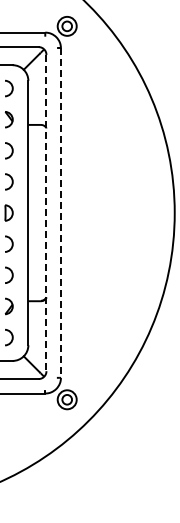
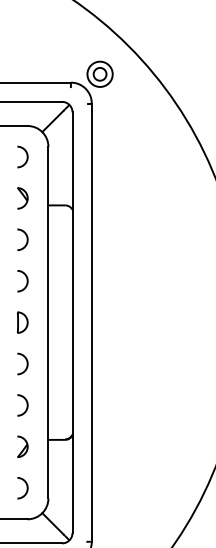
line: (46, 213) -> (72, 323), dashed -> solid
line: (60, 213) -> (91, 323), dashed -> solid

